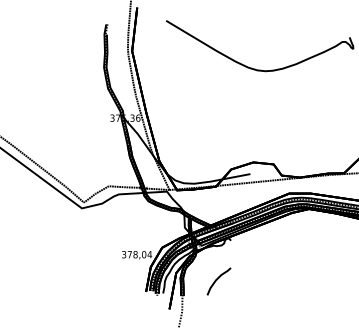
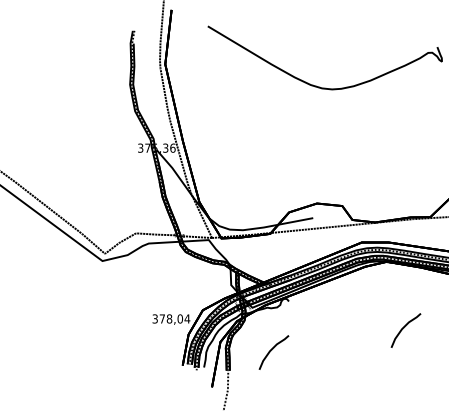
curve: (323, 262) -> (404, 328), added

